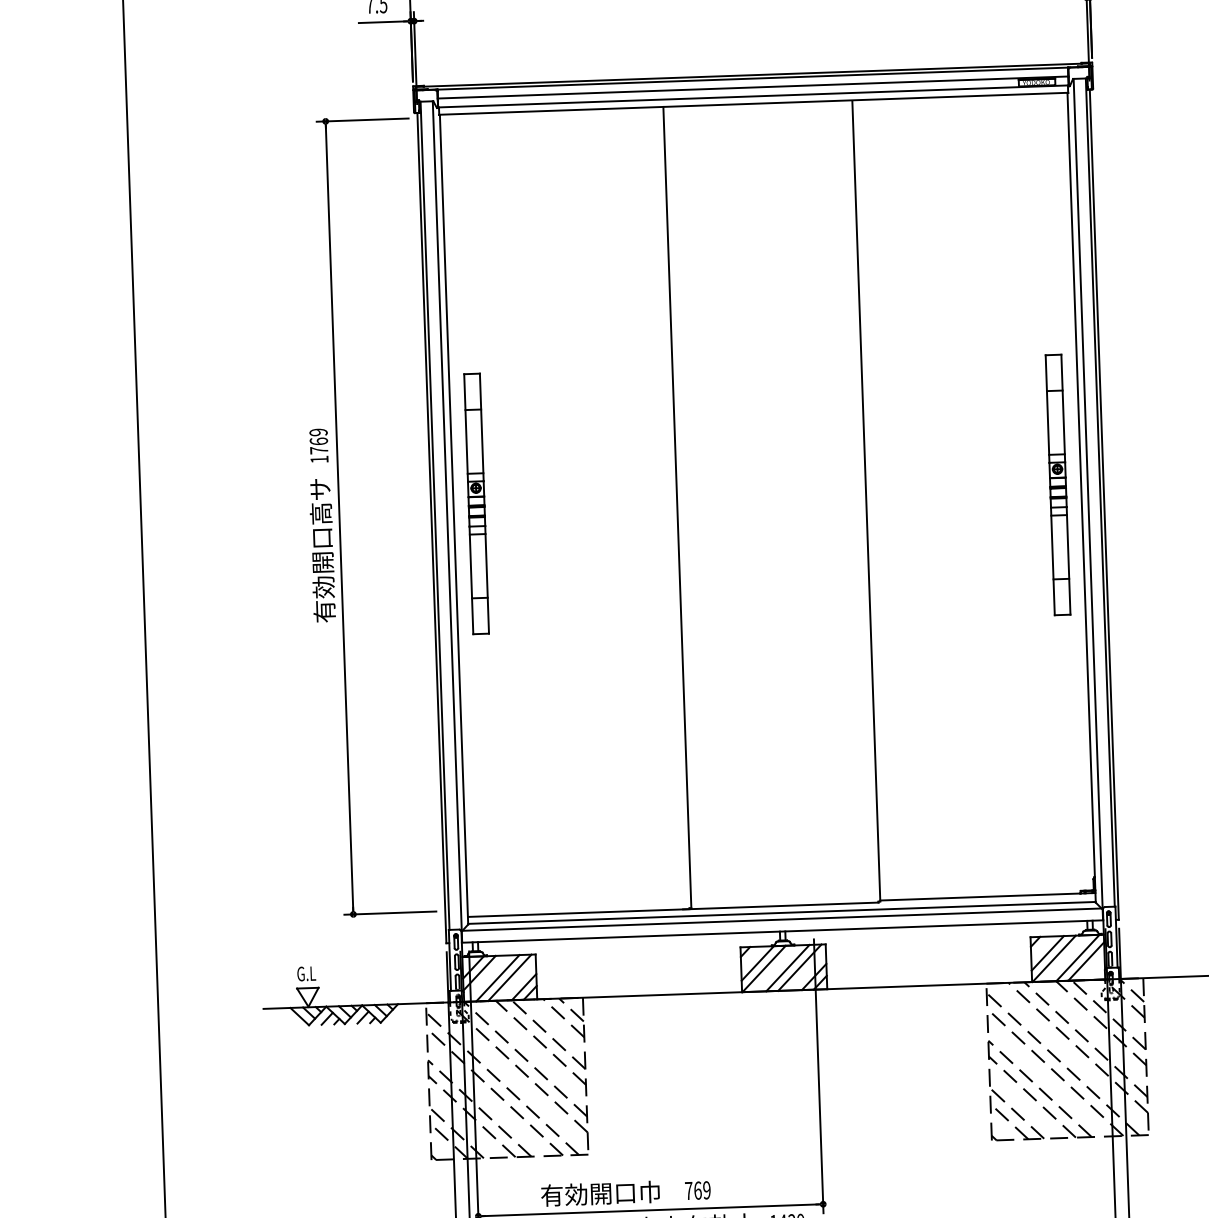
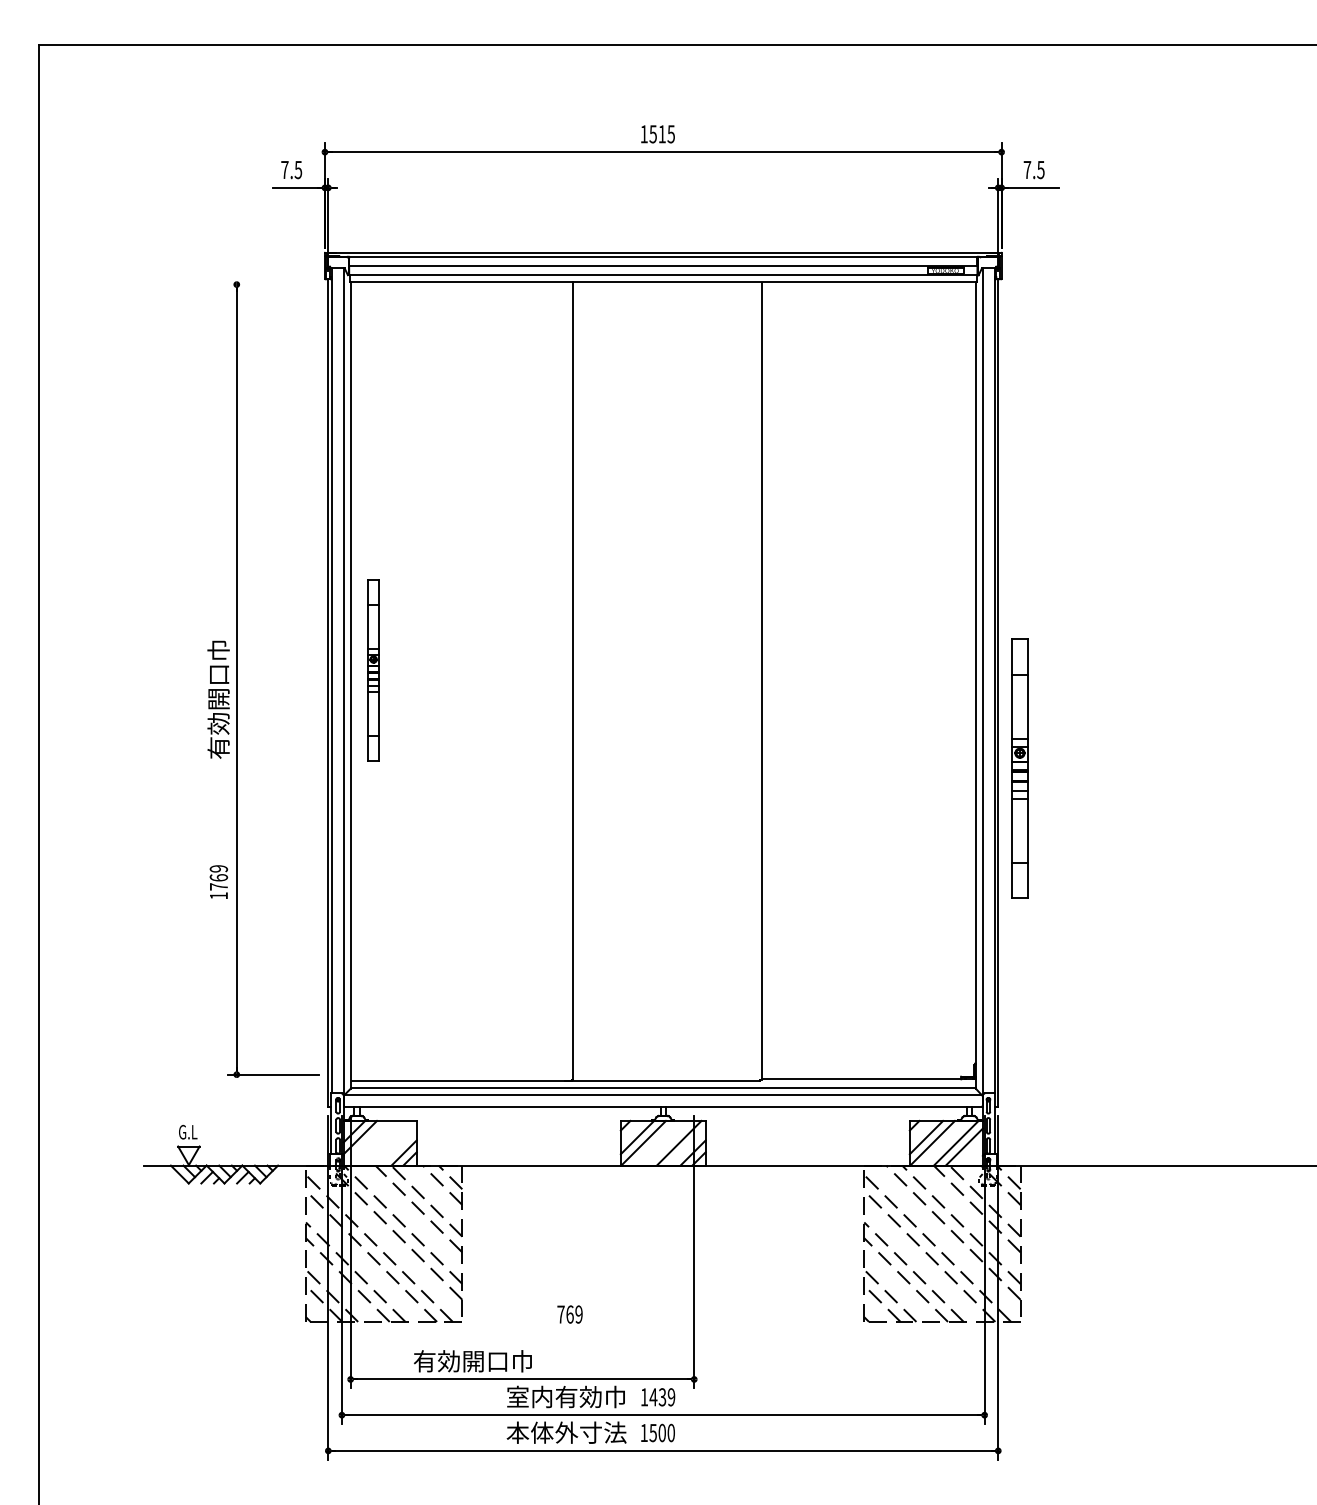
line: (362, 120) -> (273, 284), removed
text: (318, 445) -> (218, 881), moved
part: (1057, 484) -> (1019, 768), moved
part: (476, 503) -> (373, 670), size x0.7
text: (322, 550) -> (218, 711), 有効開口高サ -> 有効開口巾
line: (788, 967) -> (667, 1142), removed
line: (498, 977) -> (378, 1142), removed
line: (509, 977) -> (389, 1142), removed
text: (697, 1190) -> (569, 1314), moved

